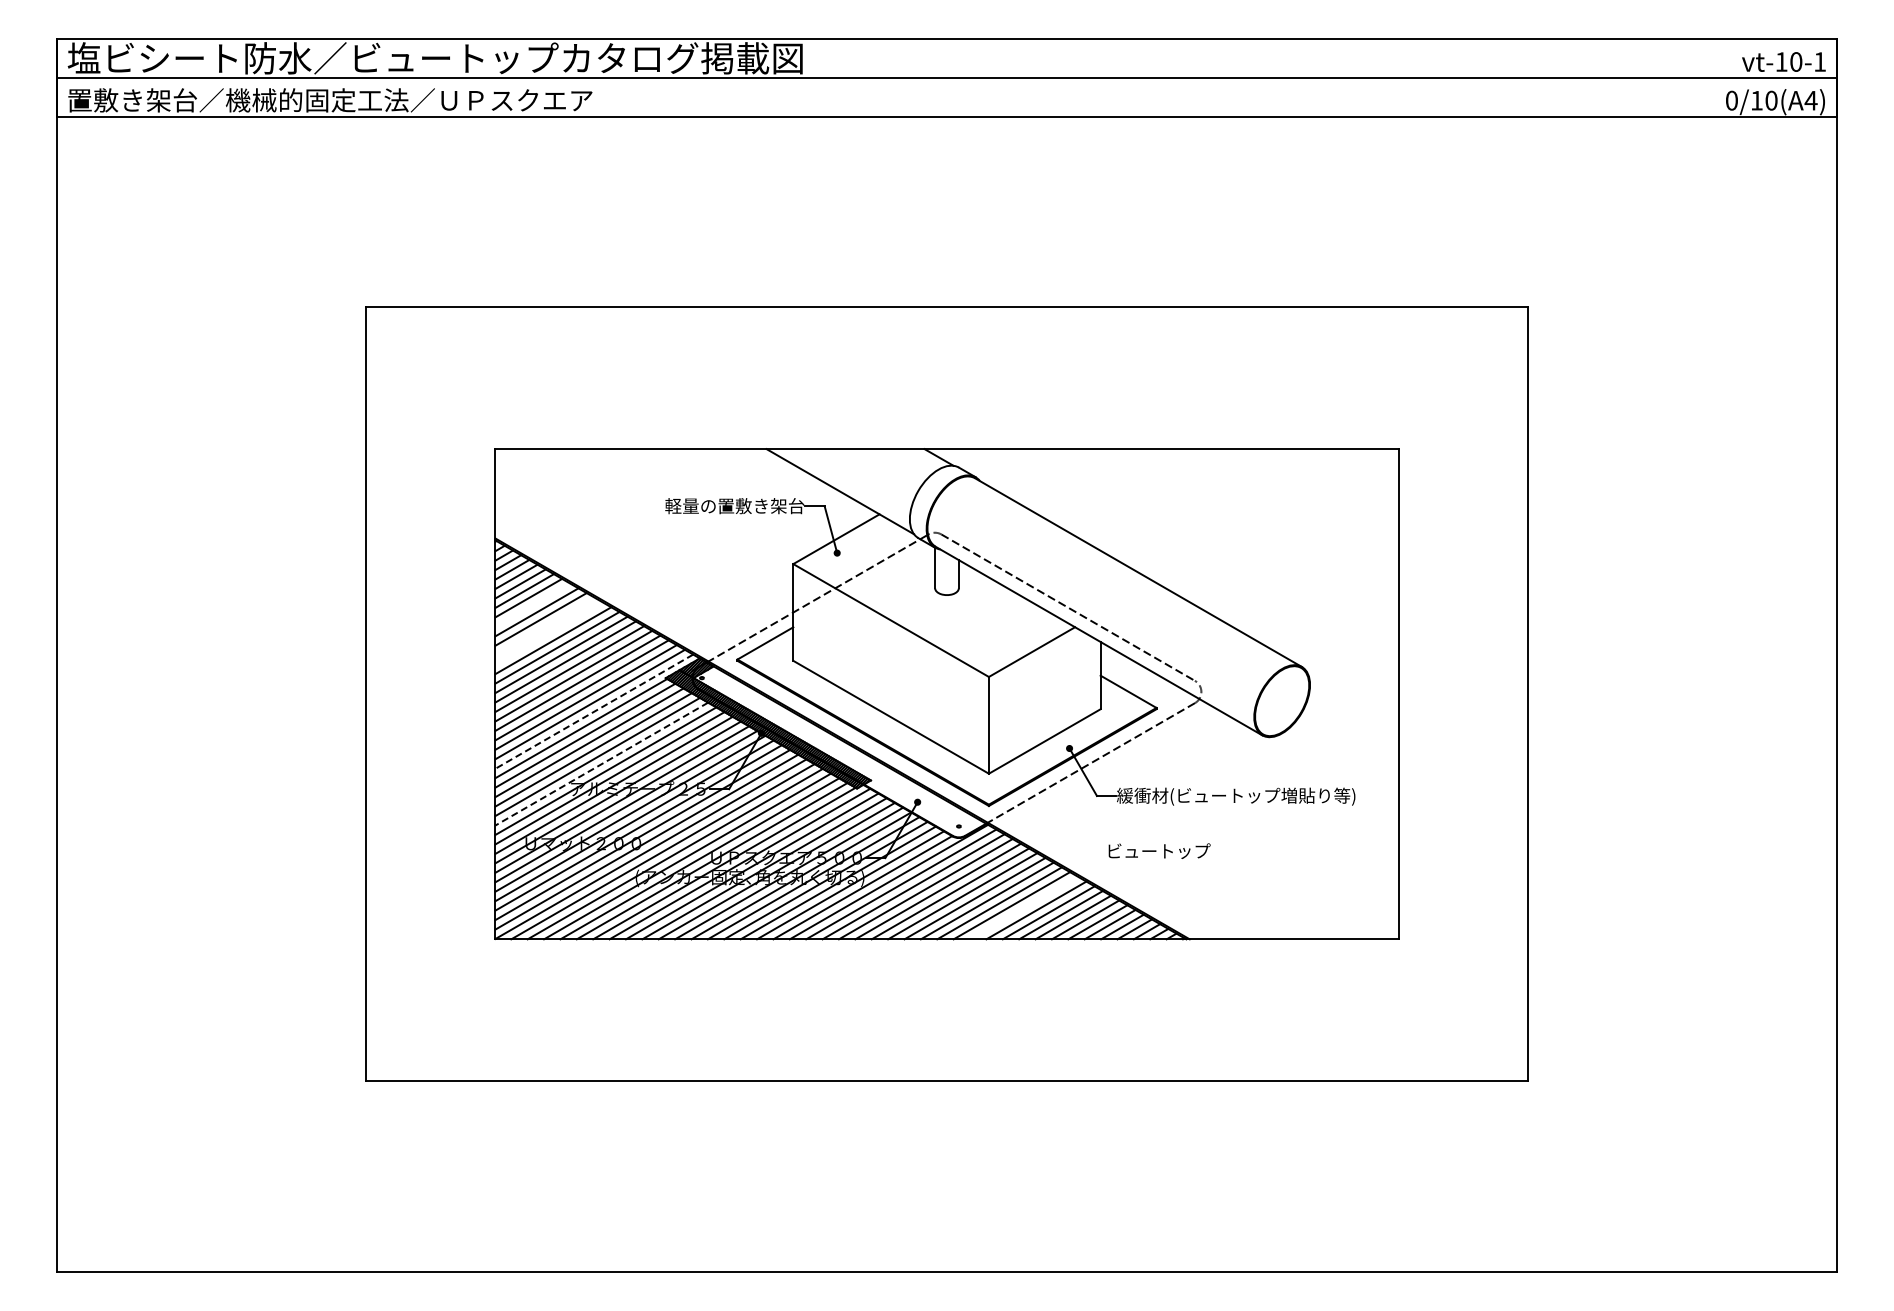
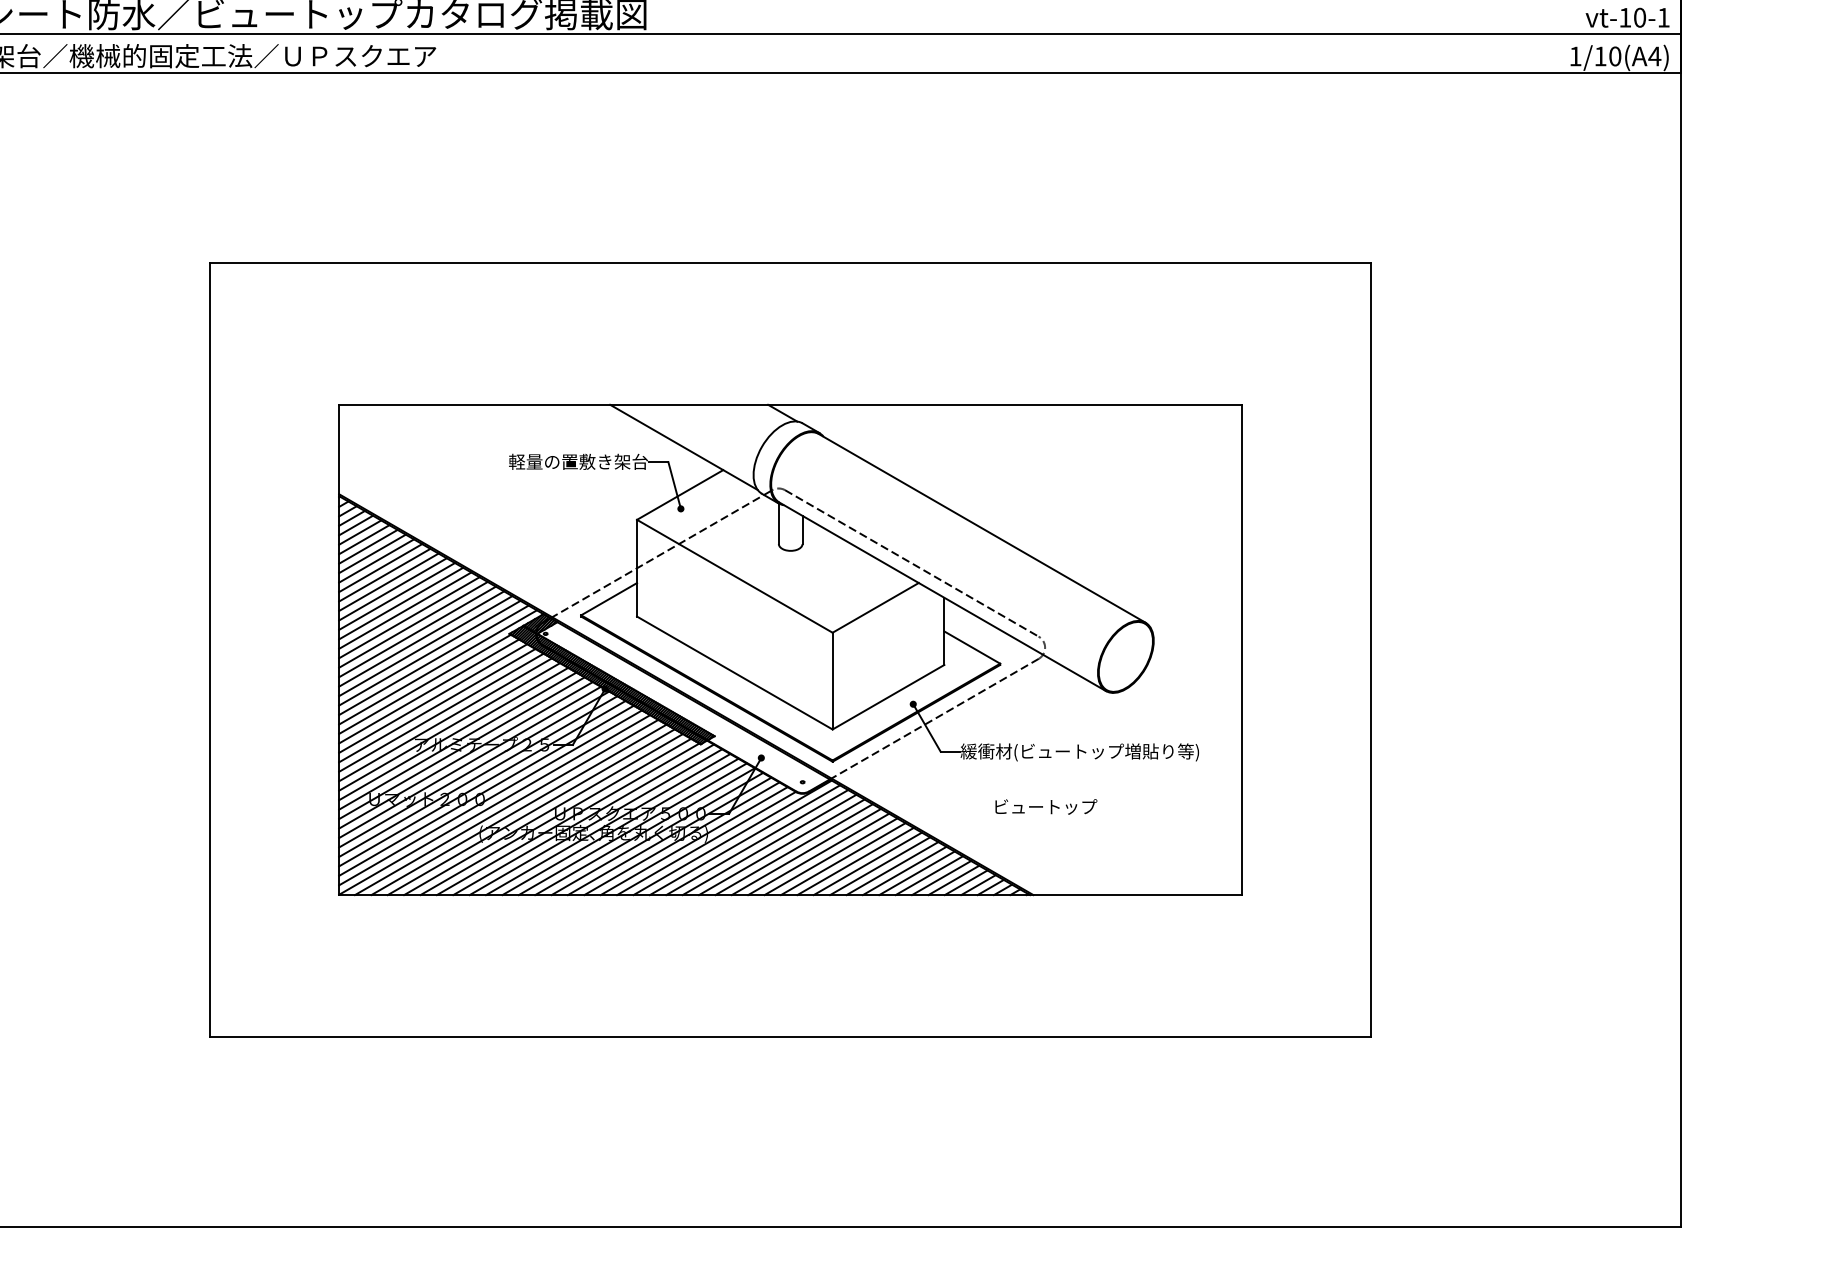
text: (1731, 100) -> (1575, 56), 0/10(A4) -> 1/10(A4)
line: (532, 604) -> (376, 560), added
line: (544, 626) -> (388, 582), added
line: (549, 633) -> (393, 589), added
line: (593, 711) -> (437, 667), dashed -> solid
line: (601, 764) -> (445, 720), dashed -> solid
text: (1159, 850) -> (1046, 806), moved
line: (1024, 907) -> (868, 863), added

